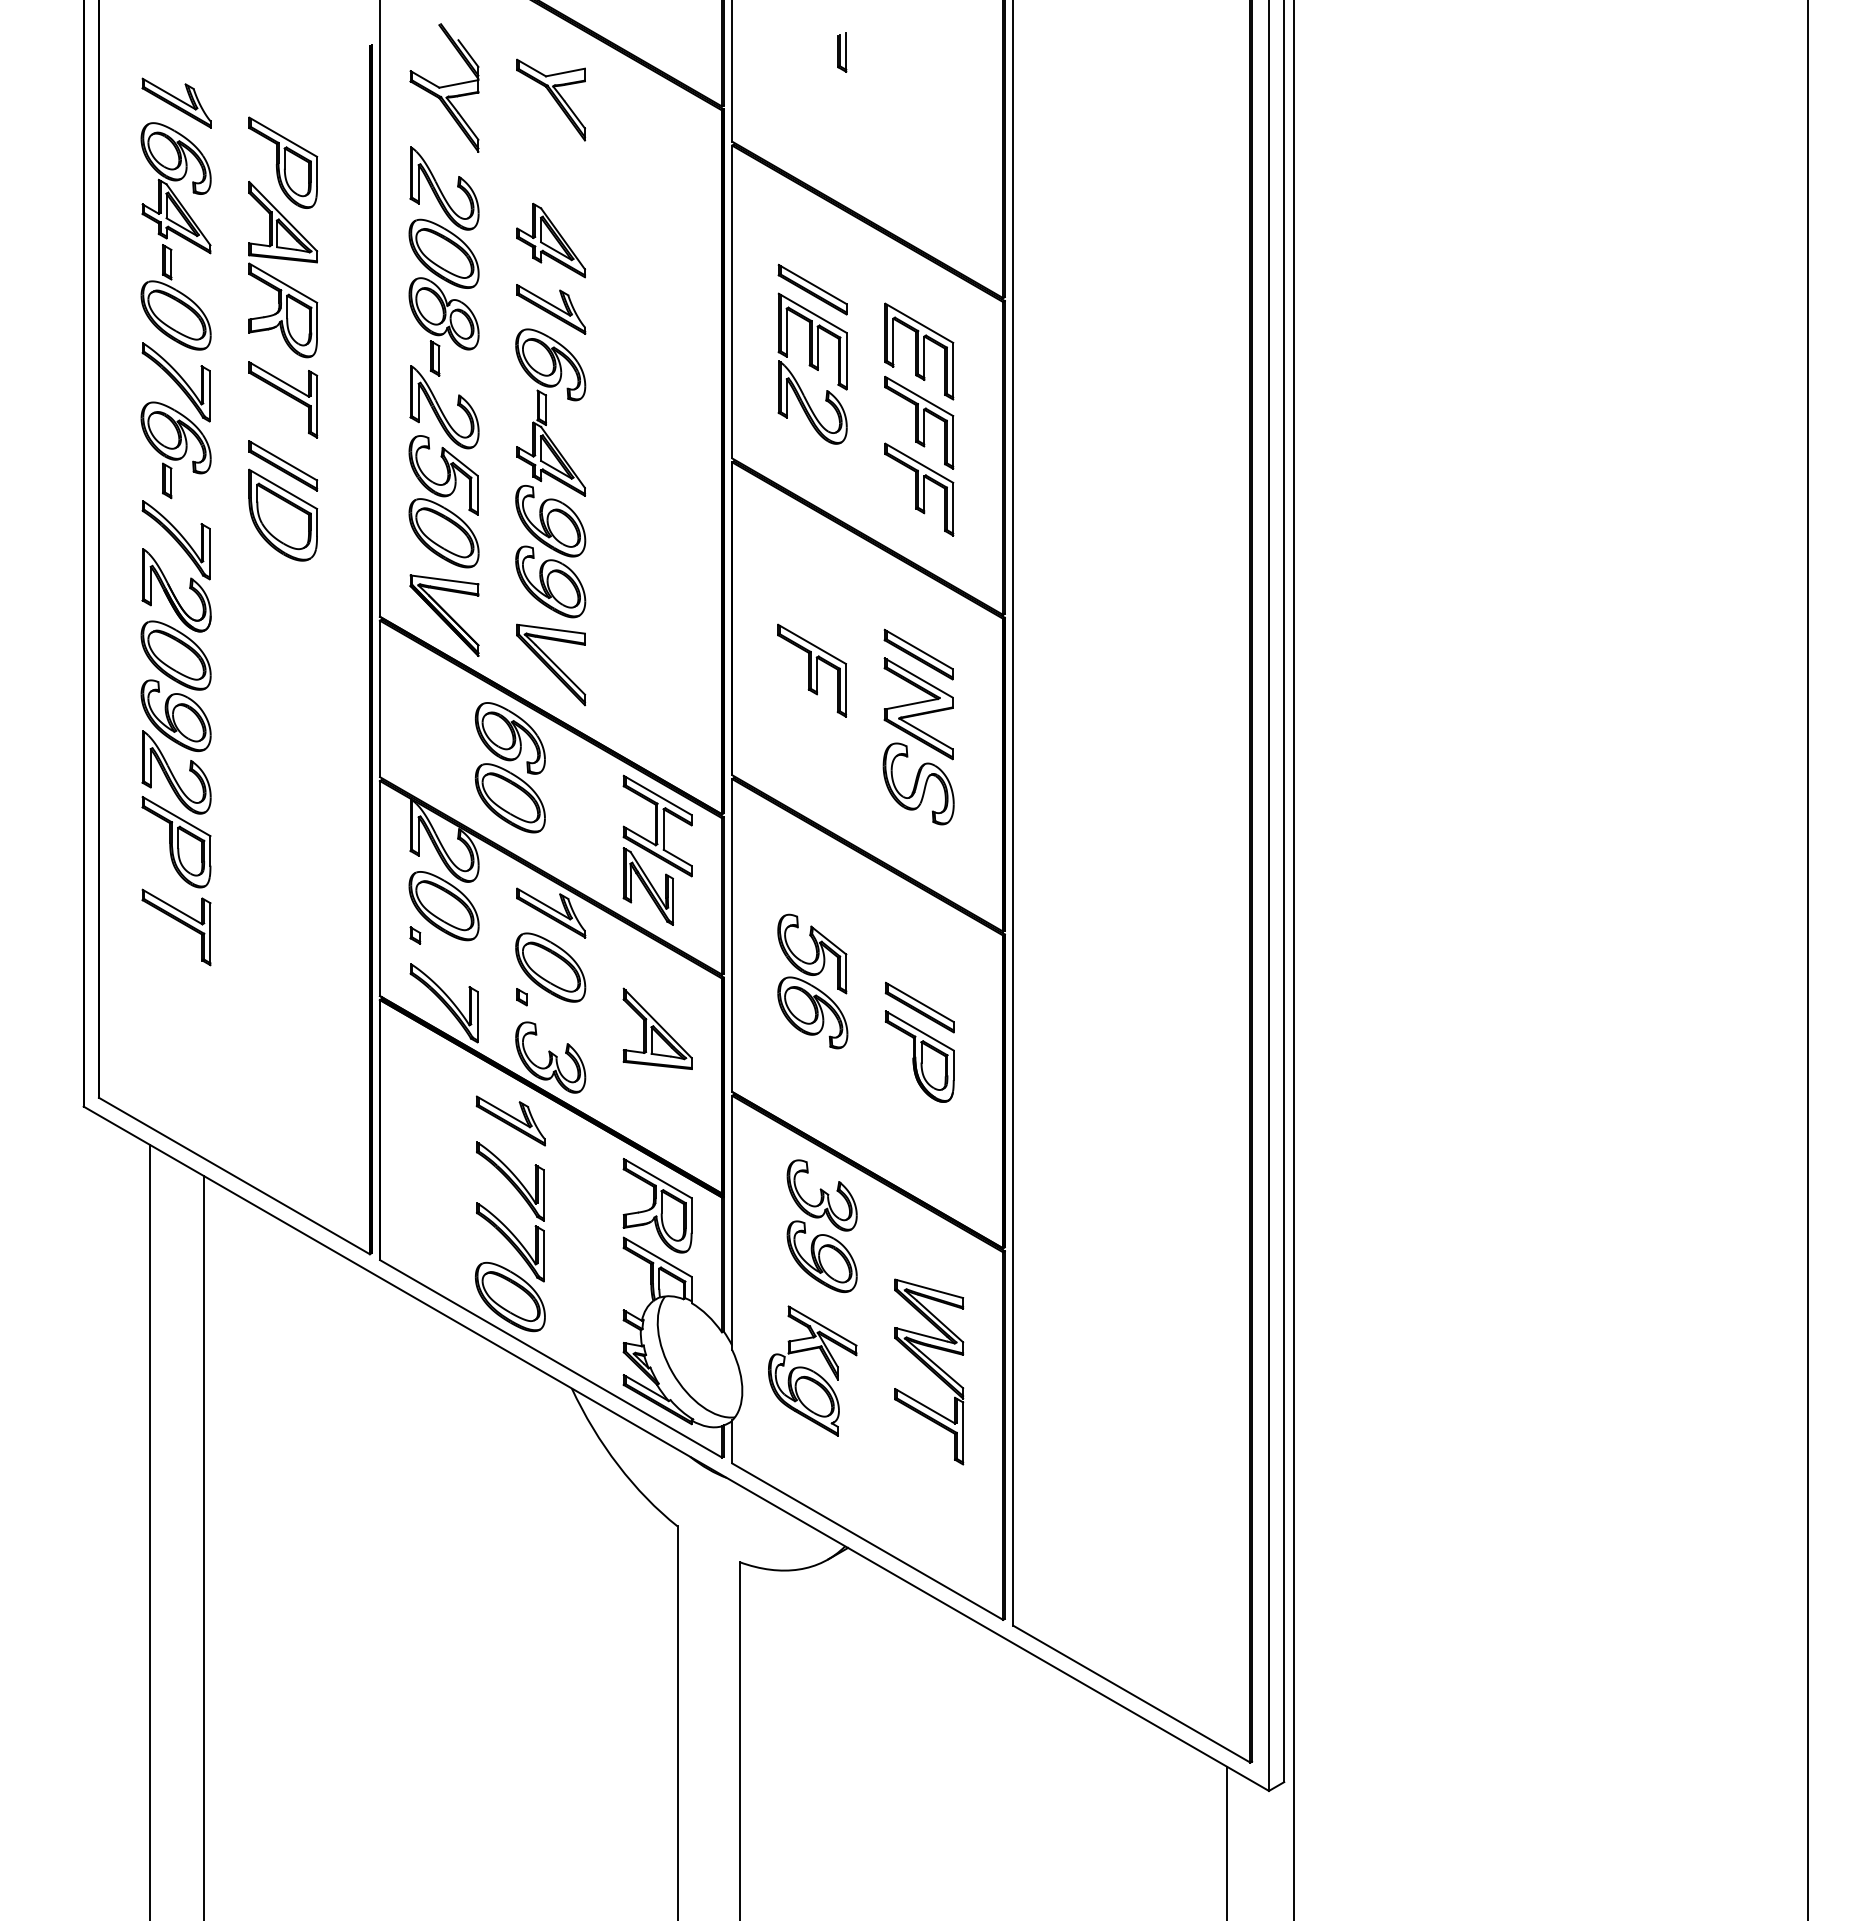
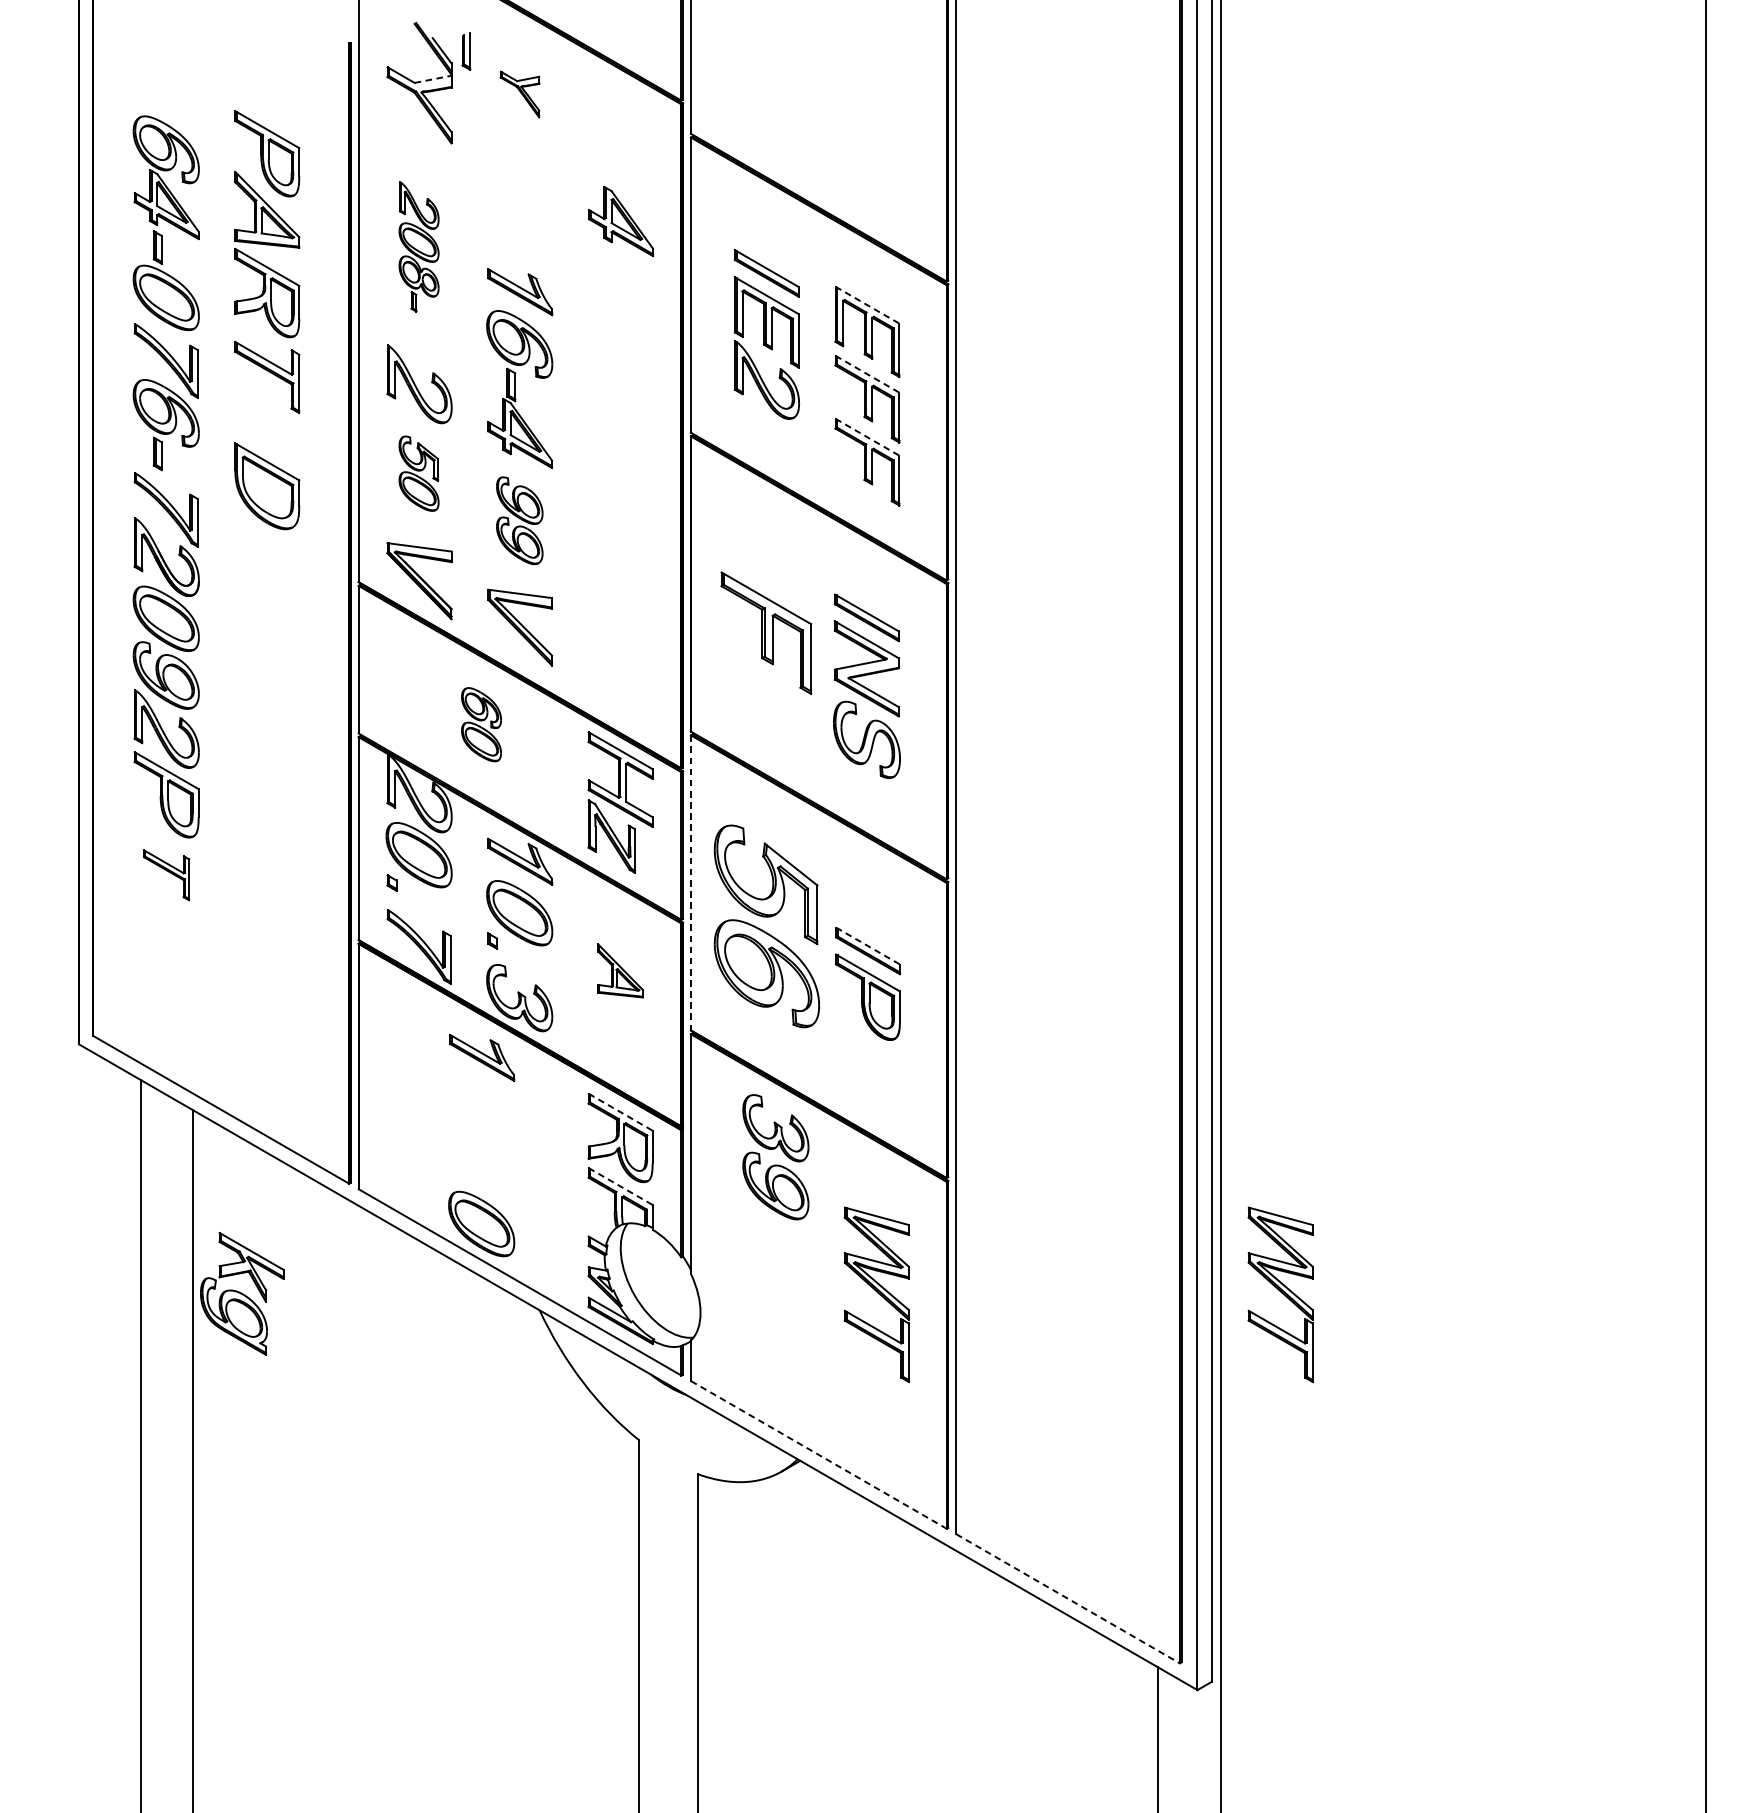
part: (842, 52) -> (466, 51), moved
line: (458, 83) -> (432, 78), solid -> dashed
part: (550, 99) -> (519, 94), size x0.6
part: (176, 102) -> (166, 96), removed
part: (550, 240) -> (620, 221), moved
part: (443, 261) -> (418, 246), size x0.6
line: (919, 323) -> (867, 305), solid -> dashed
line: (919, 396) -> (867, 374), solid -> dashed
line: (919, 463) -> (867, 437), solid -> dashed
part: (283, 465) -> (267, 439), removed
part: (443, 501) -> (418, 473), size x0.6
part: (550, 551) -> (519, 520), size x0.7
part: (811, 670) -> (765, 632), size x1.4
part: (509, 767) -> (480, 724), size x0.6
part: (176, 927) -> (166, 875), size x0.7
line: (732, 936) -> (691, 883), solid -> dashed
part: (812, 981) -> (766, 926), size x1.6
line: (920, 1002) -> (868, 946), solid -> dashed
part: (657, 1028) -> (620, 970), size x0.7
line: (658, 1178) -> (621, 1112), solid -> dashed
part: (500, 1220) -> (472, 1151), removed
line: (658, 1257) -> (621, 1186), solid -> dashed
part: (812, 1370) -> (242, 1293), moved
part: (1357, 1371) -> (1281, 1294), added
line: (868, 1541) -> (819, 1454), solid -> dashed
line: (1131, 1694) -> (1067, 1599), solid -> dashed

